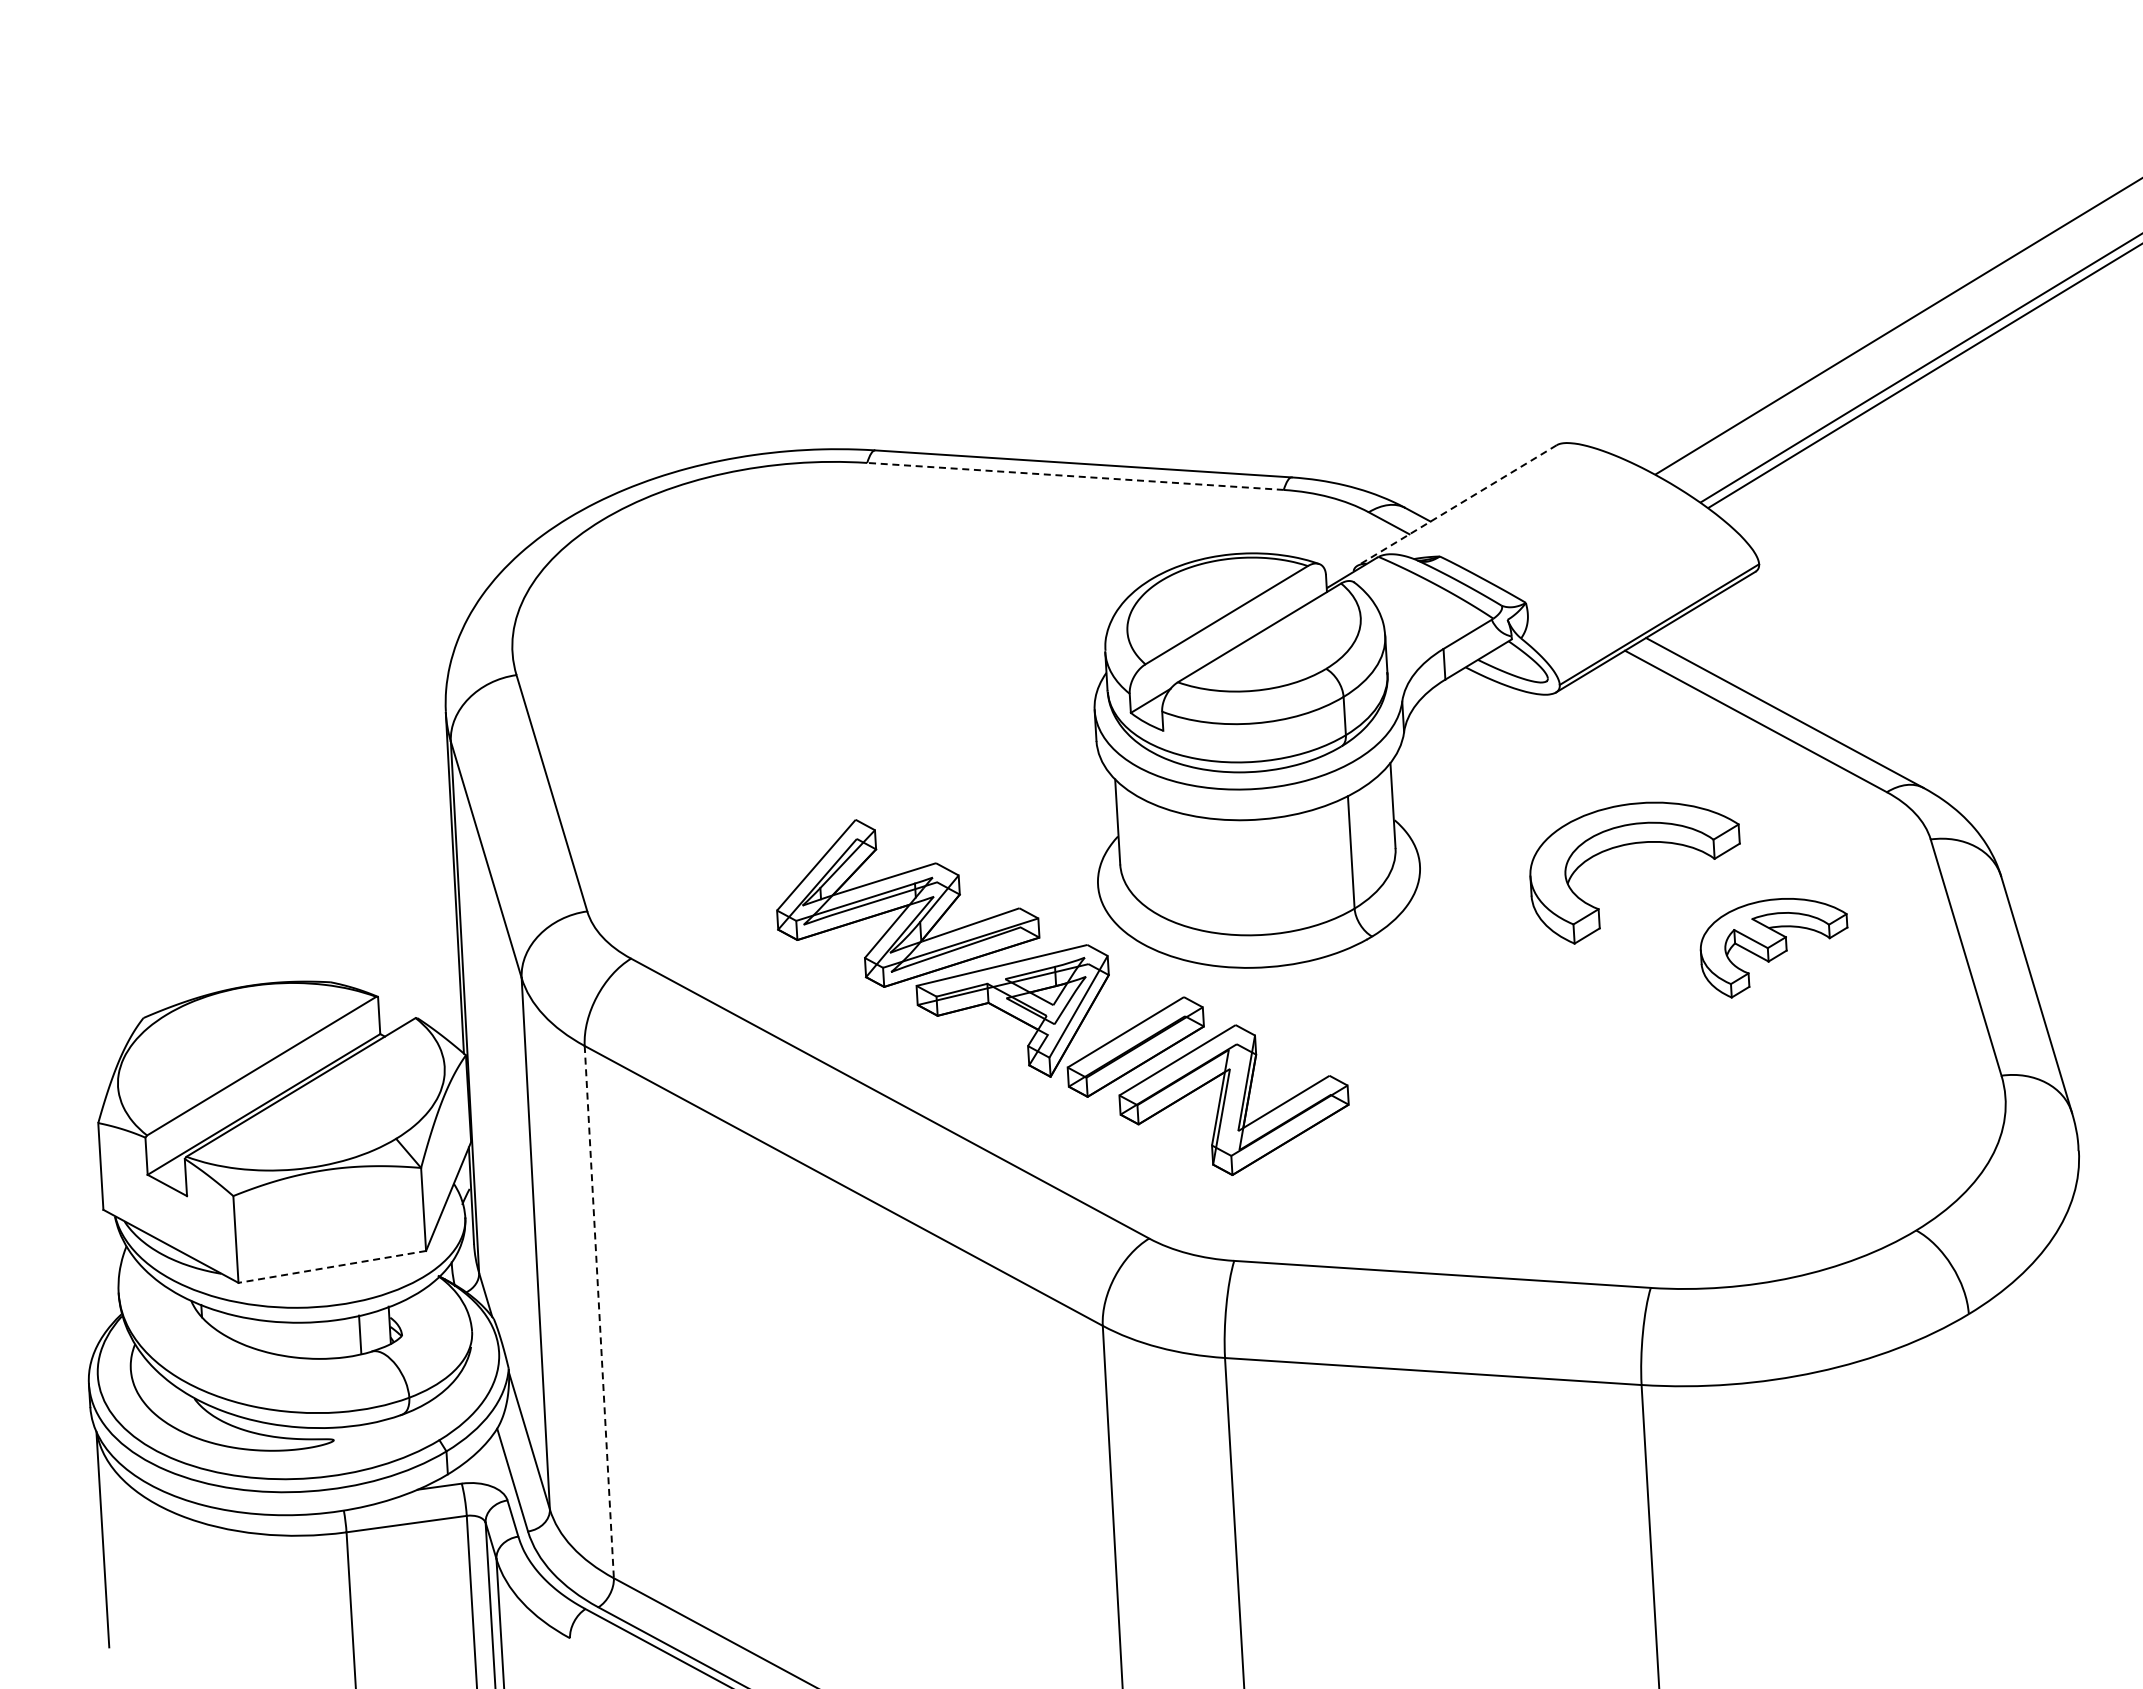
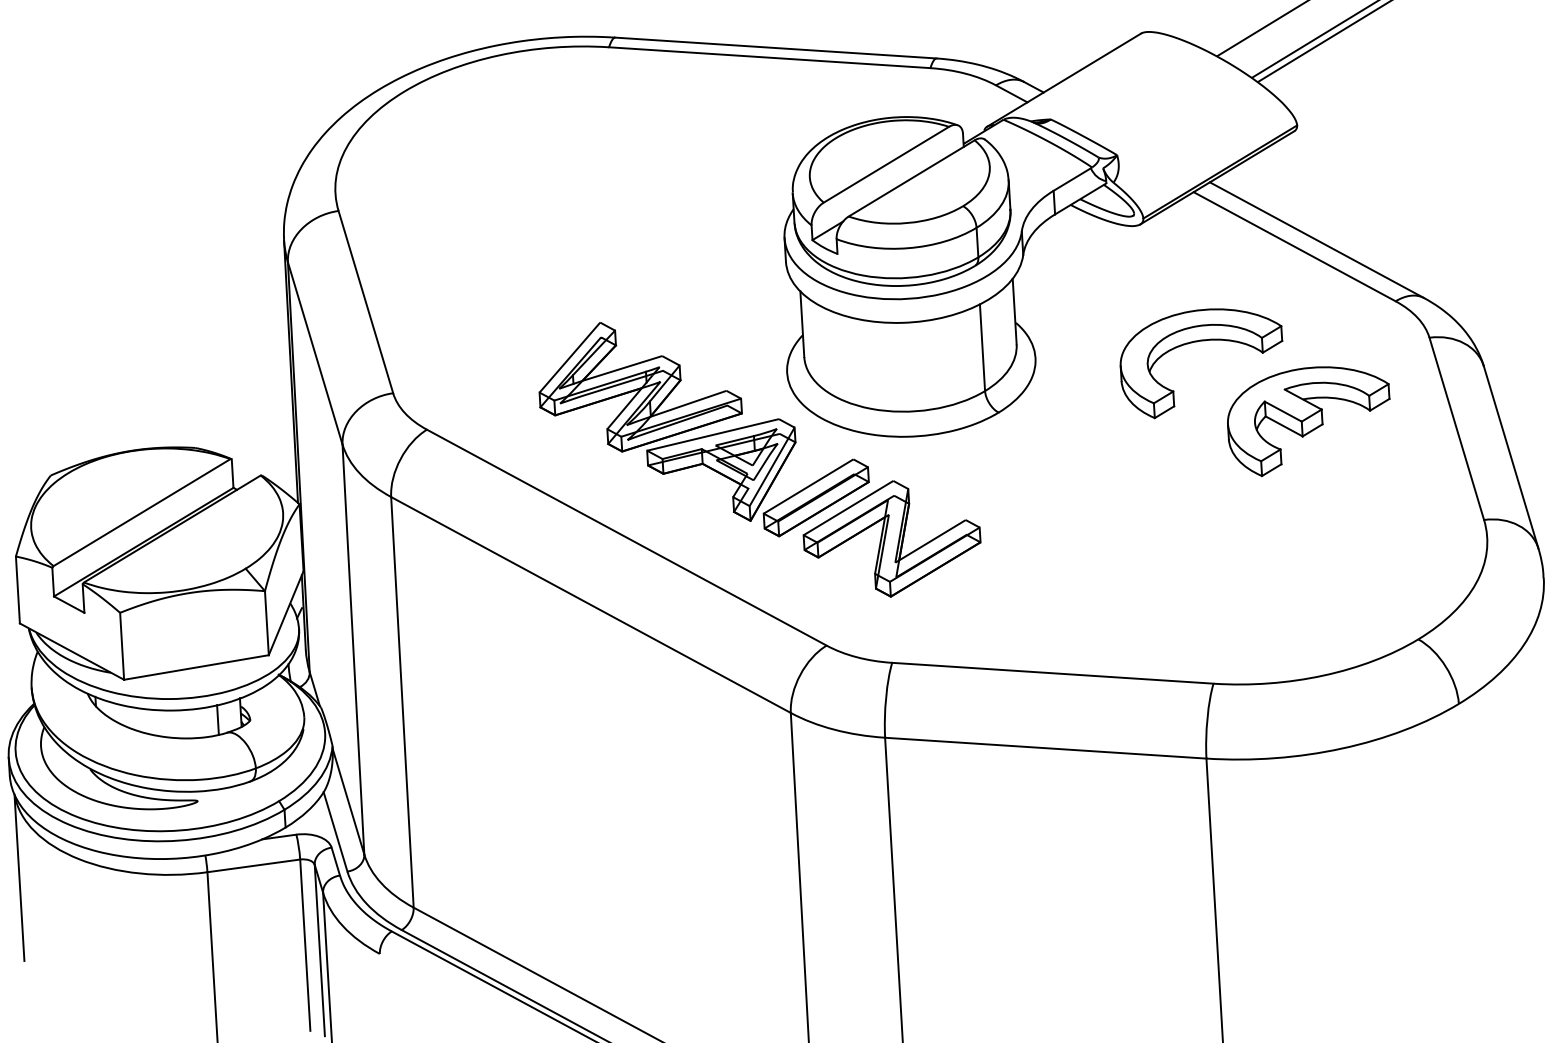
line: (1075, 476) -> (769, 57), dashed -> solid
line: (1457, 505) -> (1064, 80), dashed -> solid
part: (1773, 947) -> (1308, 421), size x1.43
line: (331, 1267) -> (195, 667), dashed -> solid
line: (599, 1312) -> (402, 702), dashed -> solid

